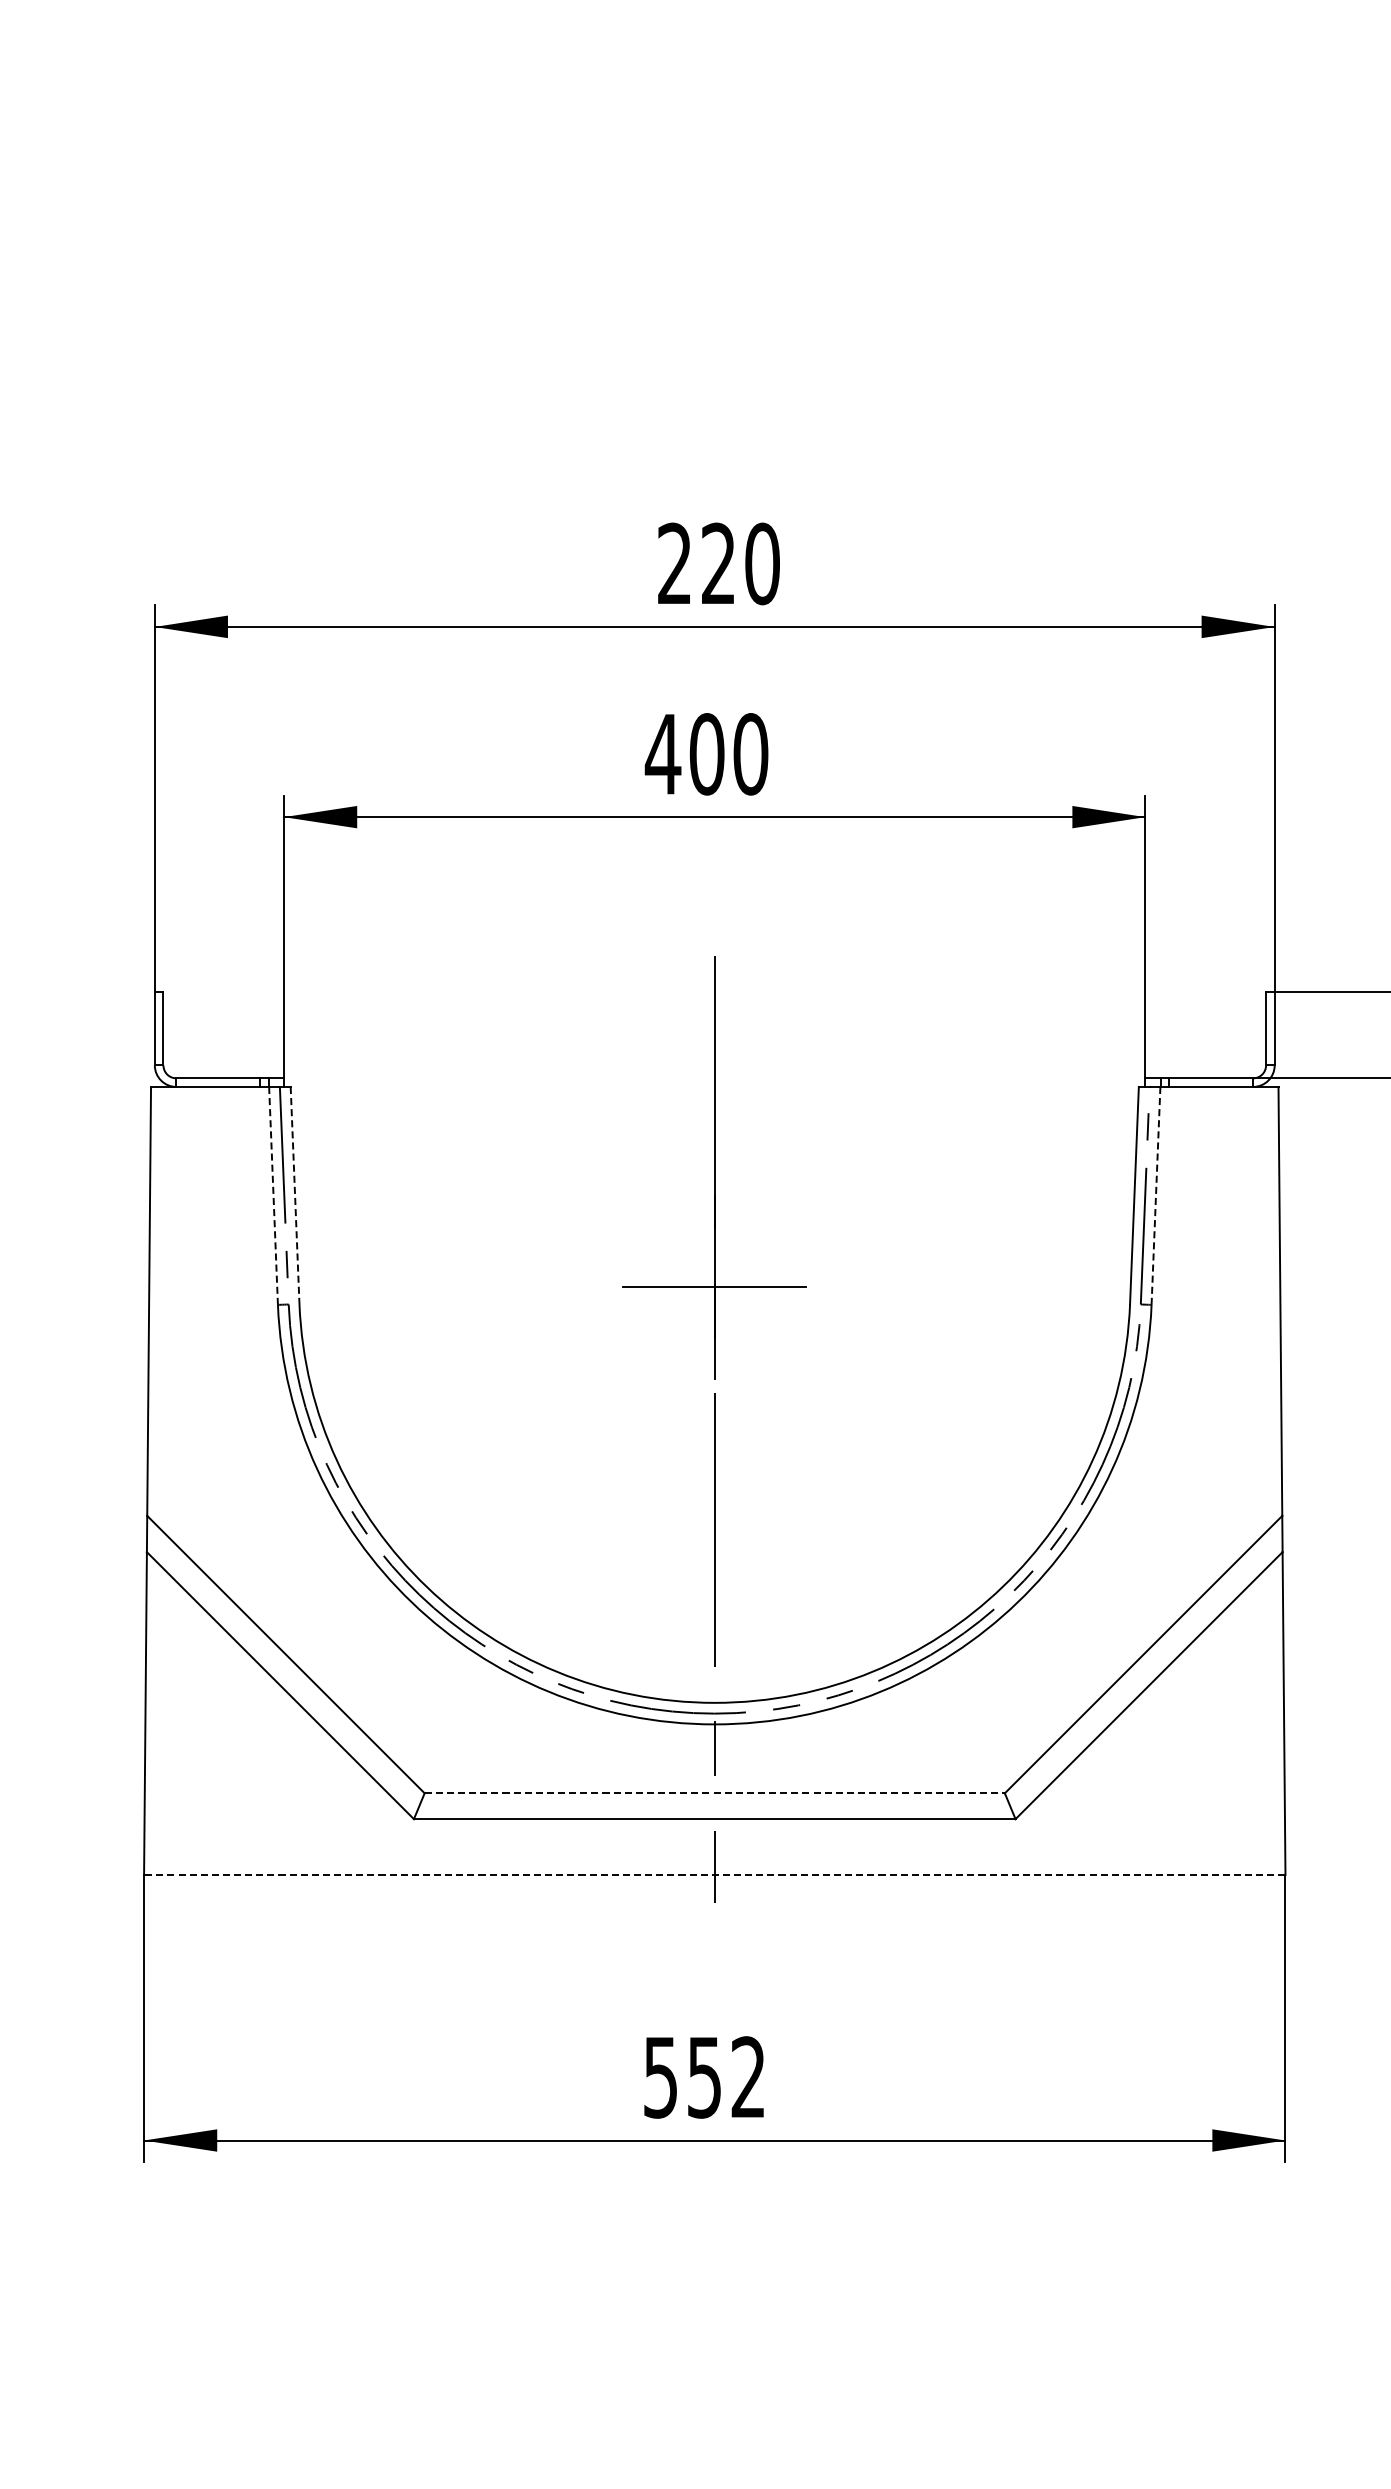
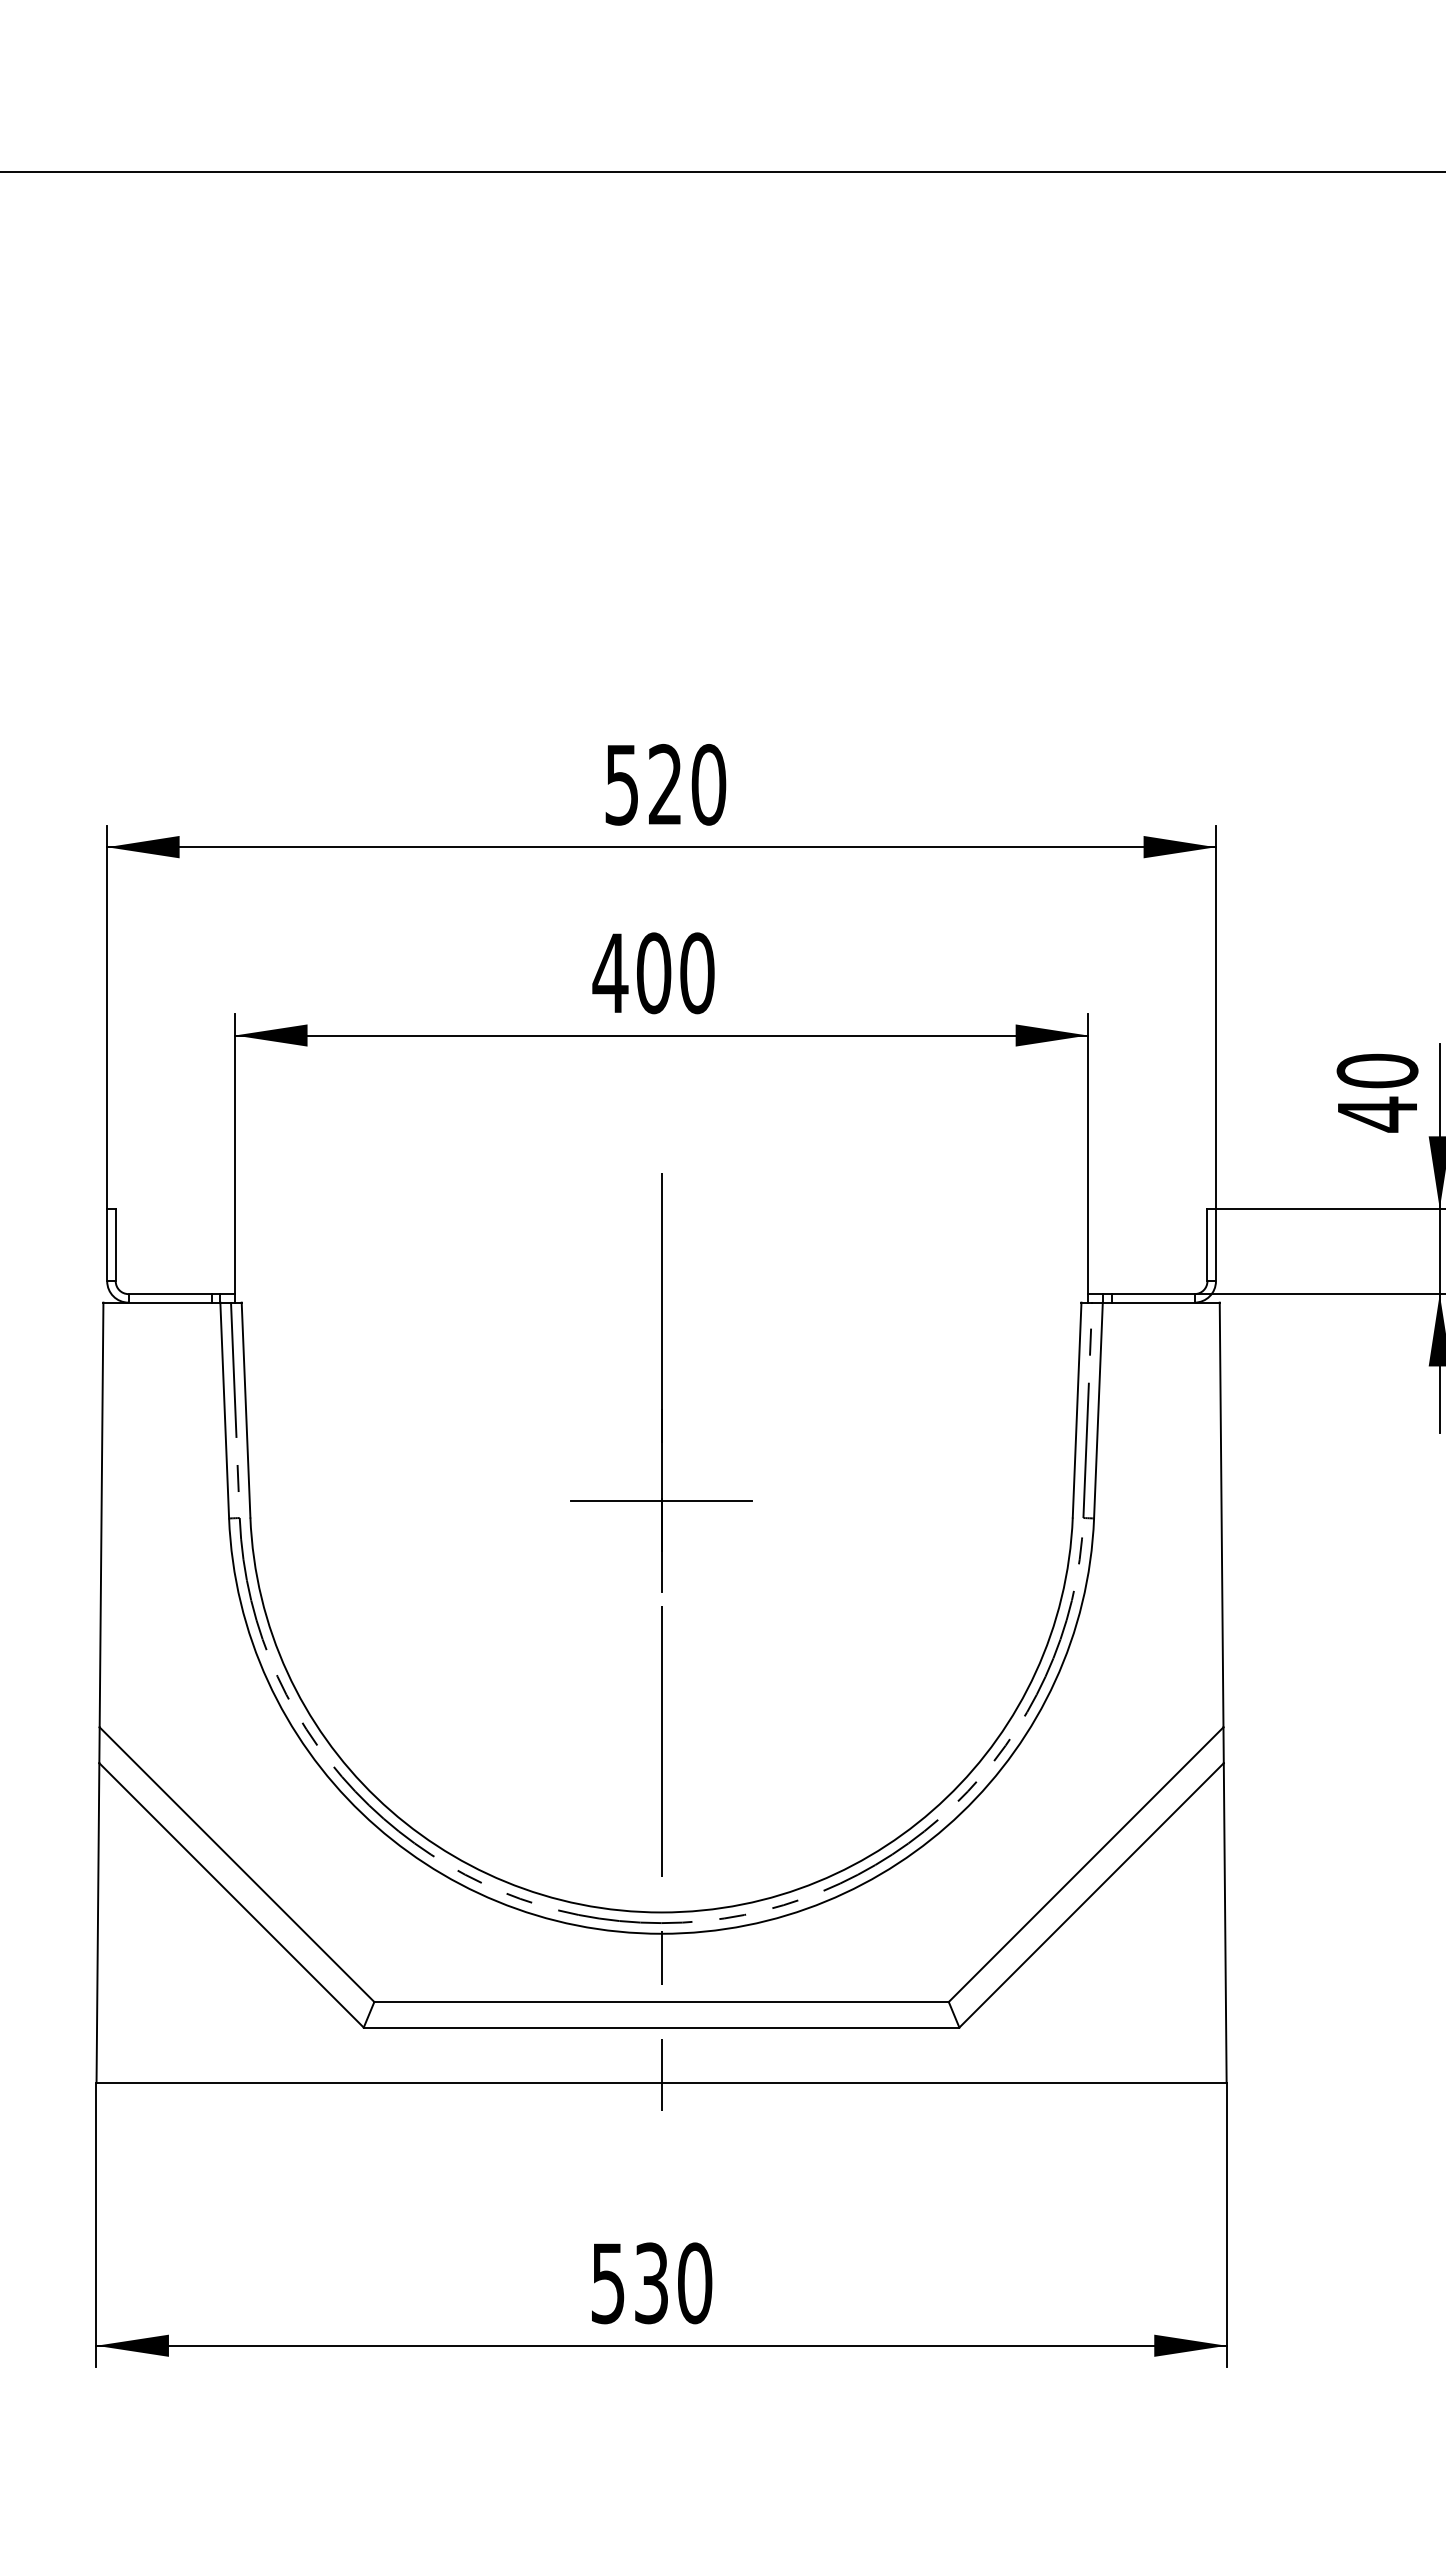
text: (674, 563) -> (621, 784), 220 -> 520
line: (273, 1195) -> (224, 1410), dashed -> solid
line: (295, 1195) -> (246, 1410), dashed -> solid
line: (1156, 1195) -> (1098, 1410), dashed -> solid
line: (715, 1793) -> (662, 2002), dashed -> solid
line: (714, 1875) -> (661, 2083), dashed -> solid
text: (726, 2077) -> (673, 2283), 552 -> 530

